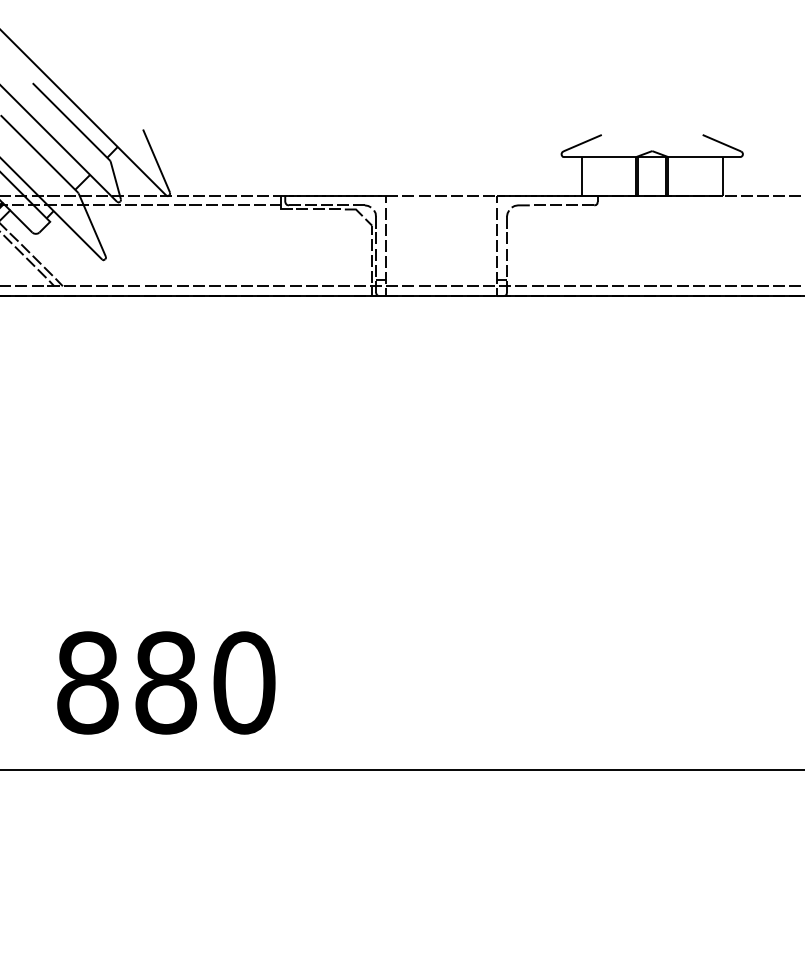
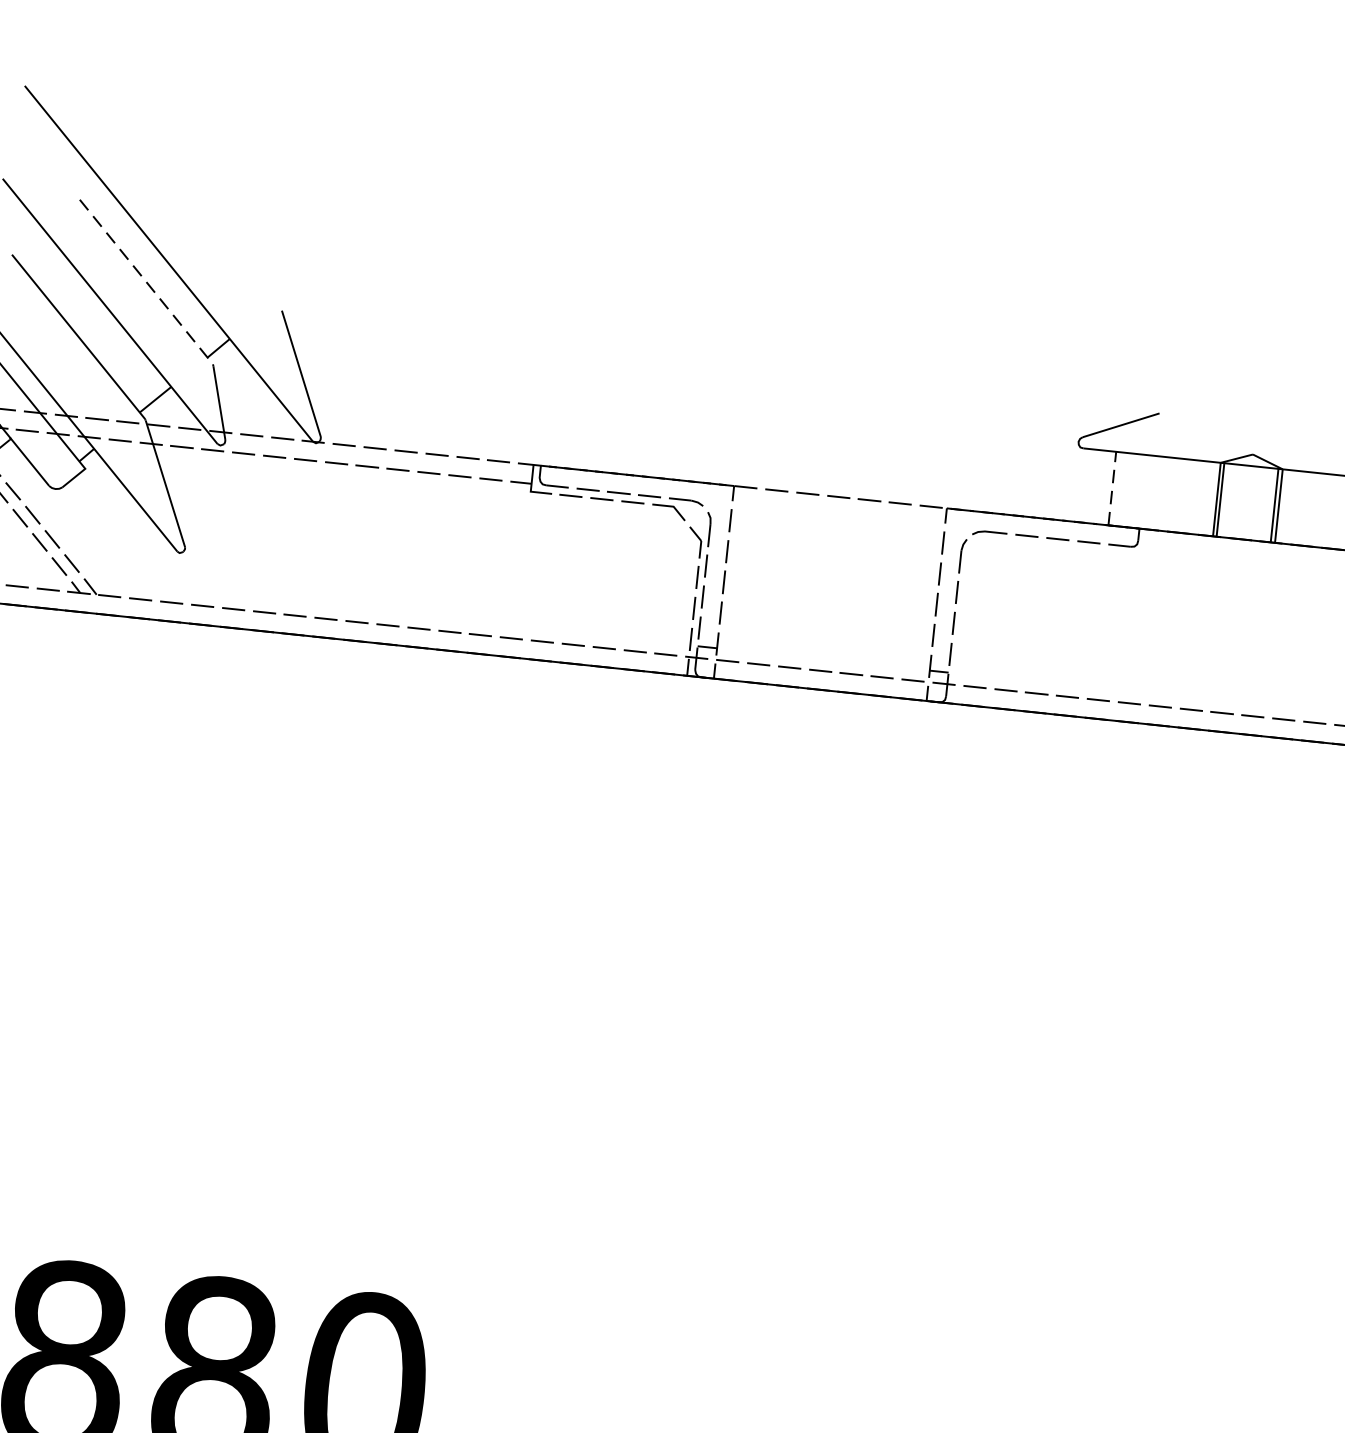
line: (71, 122) -> (146, 282), solid -> dashed
line: (581, 175) -> (1112, 486), solid -> dashed

